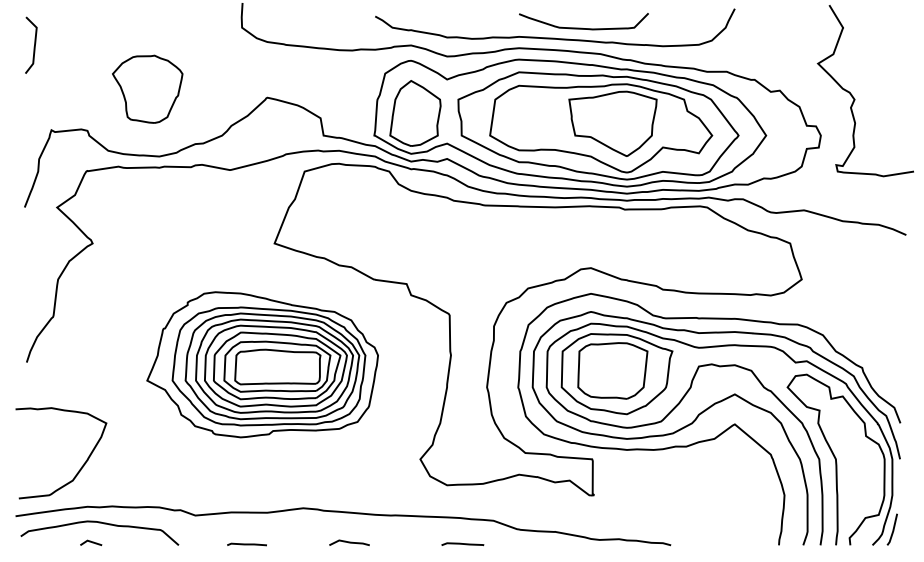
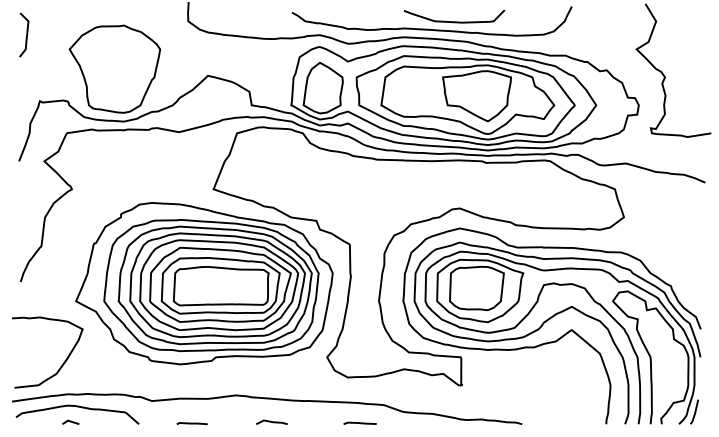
part: (147, 89) -> (114, 69), size x1.67
part: (262, 364) -> (204, 283), size x1.43

